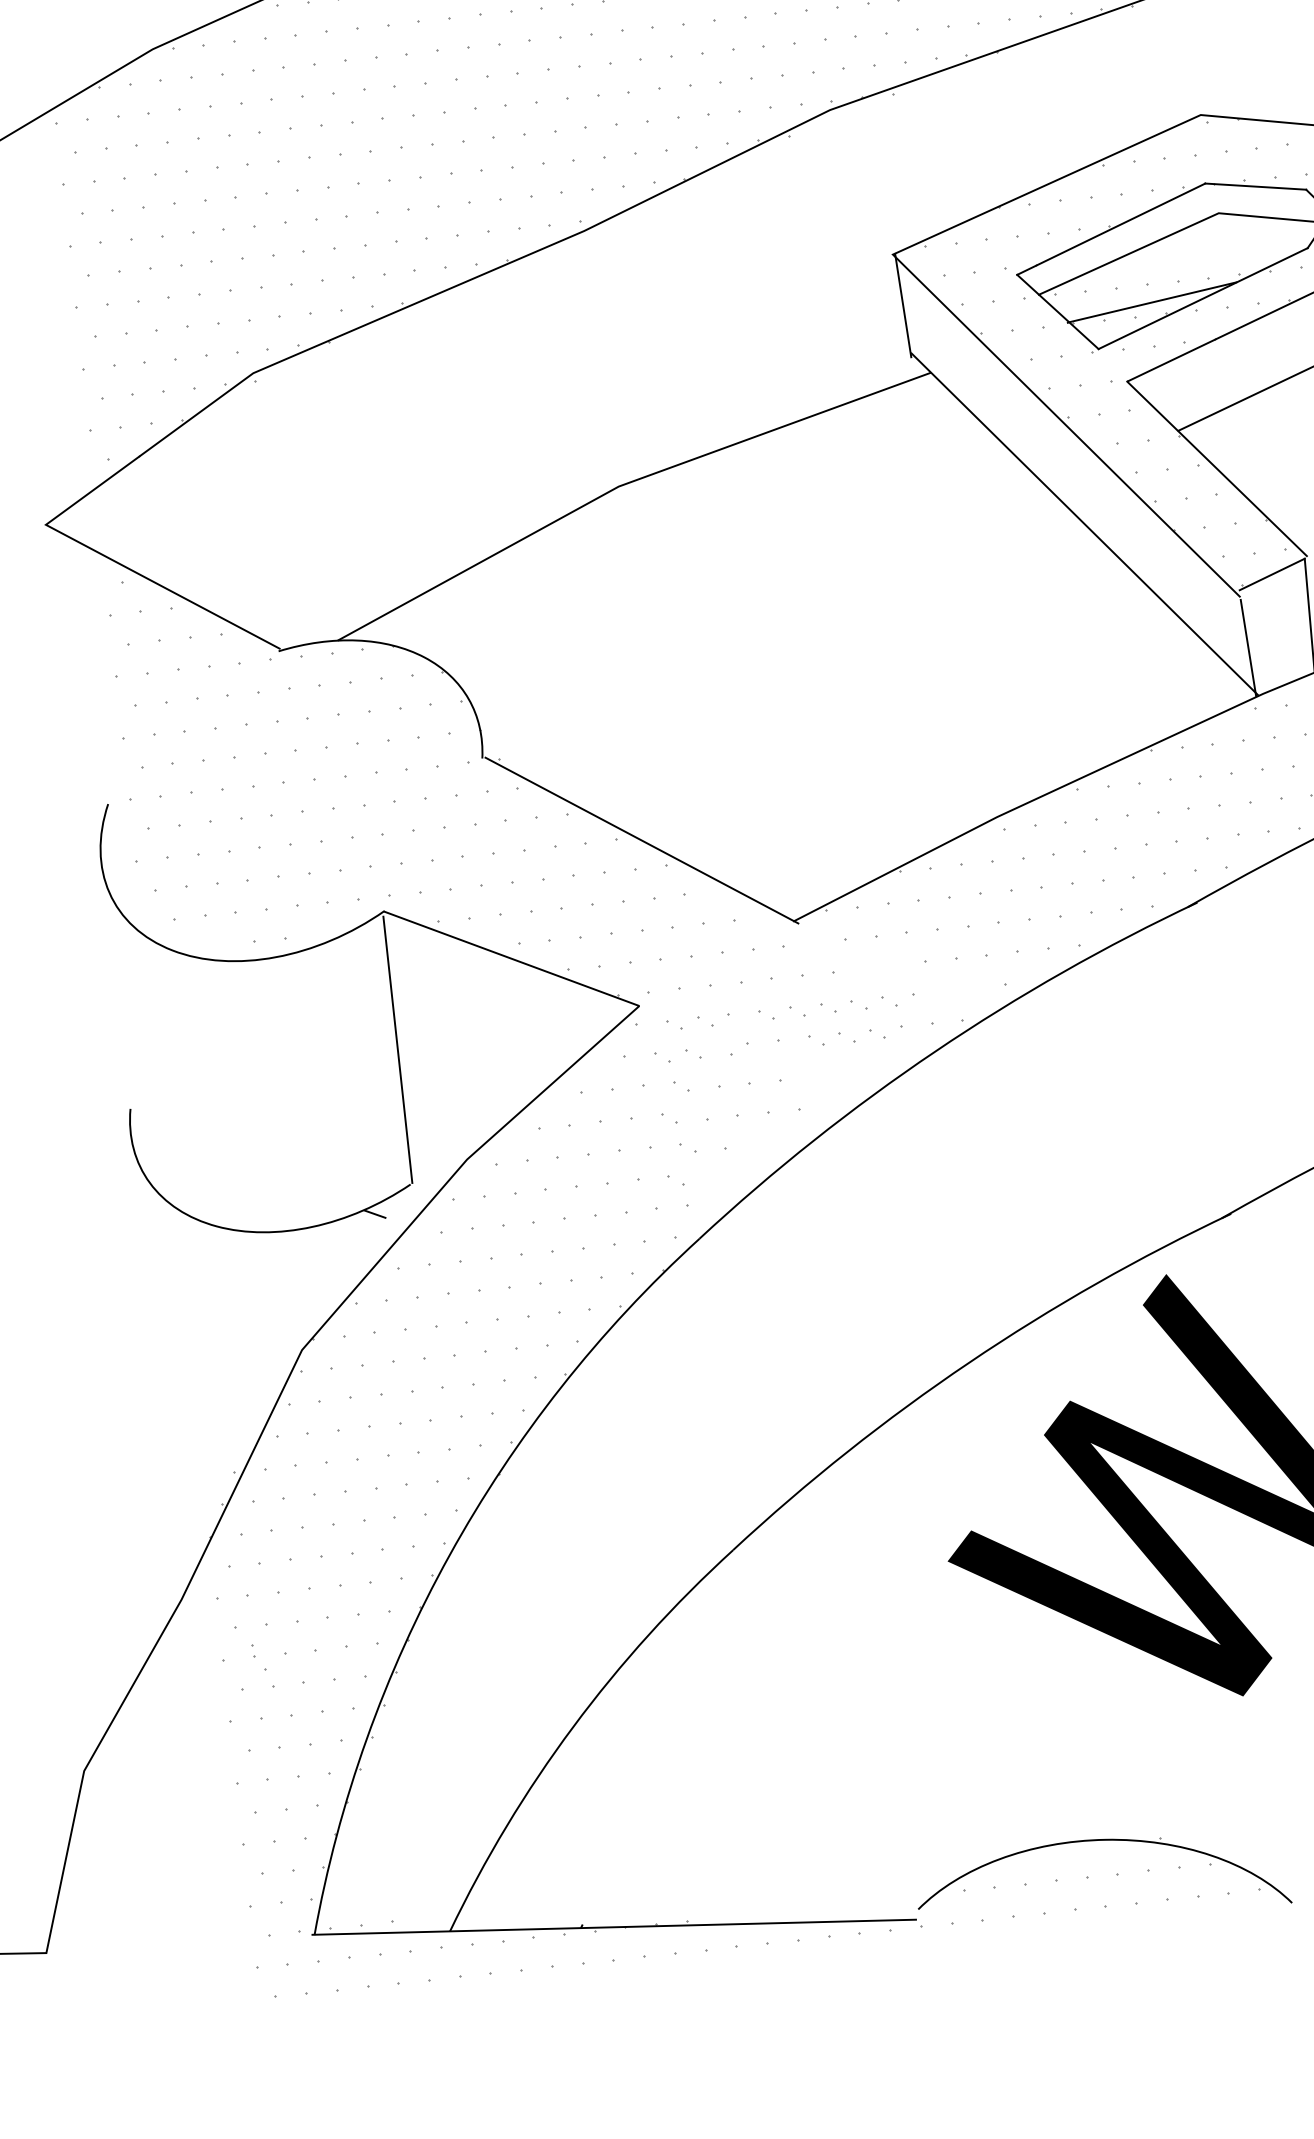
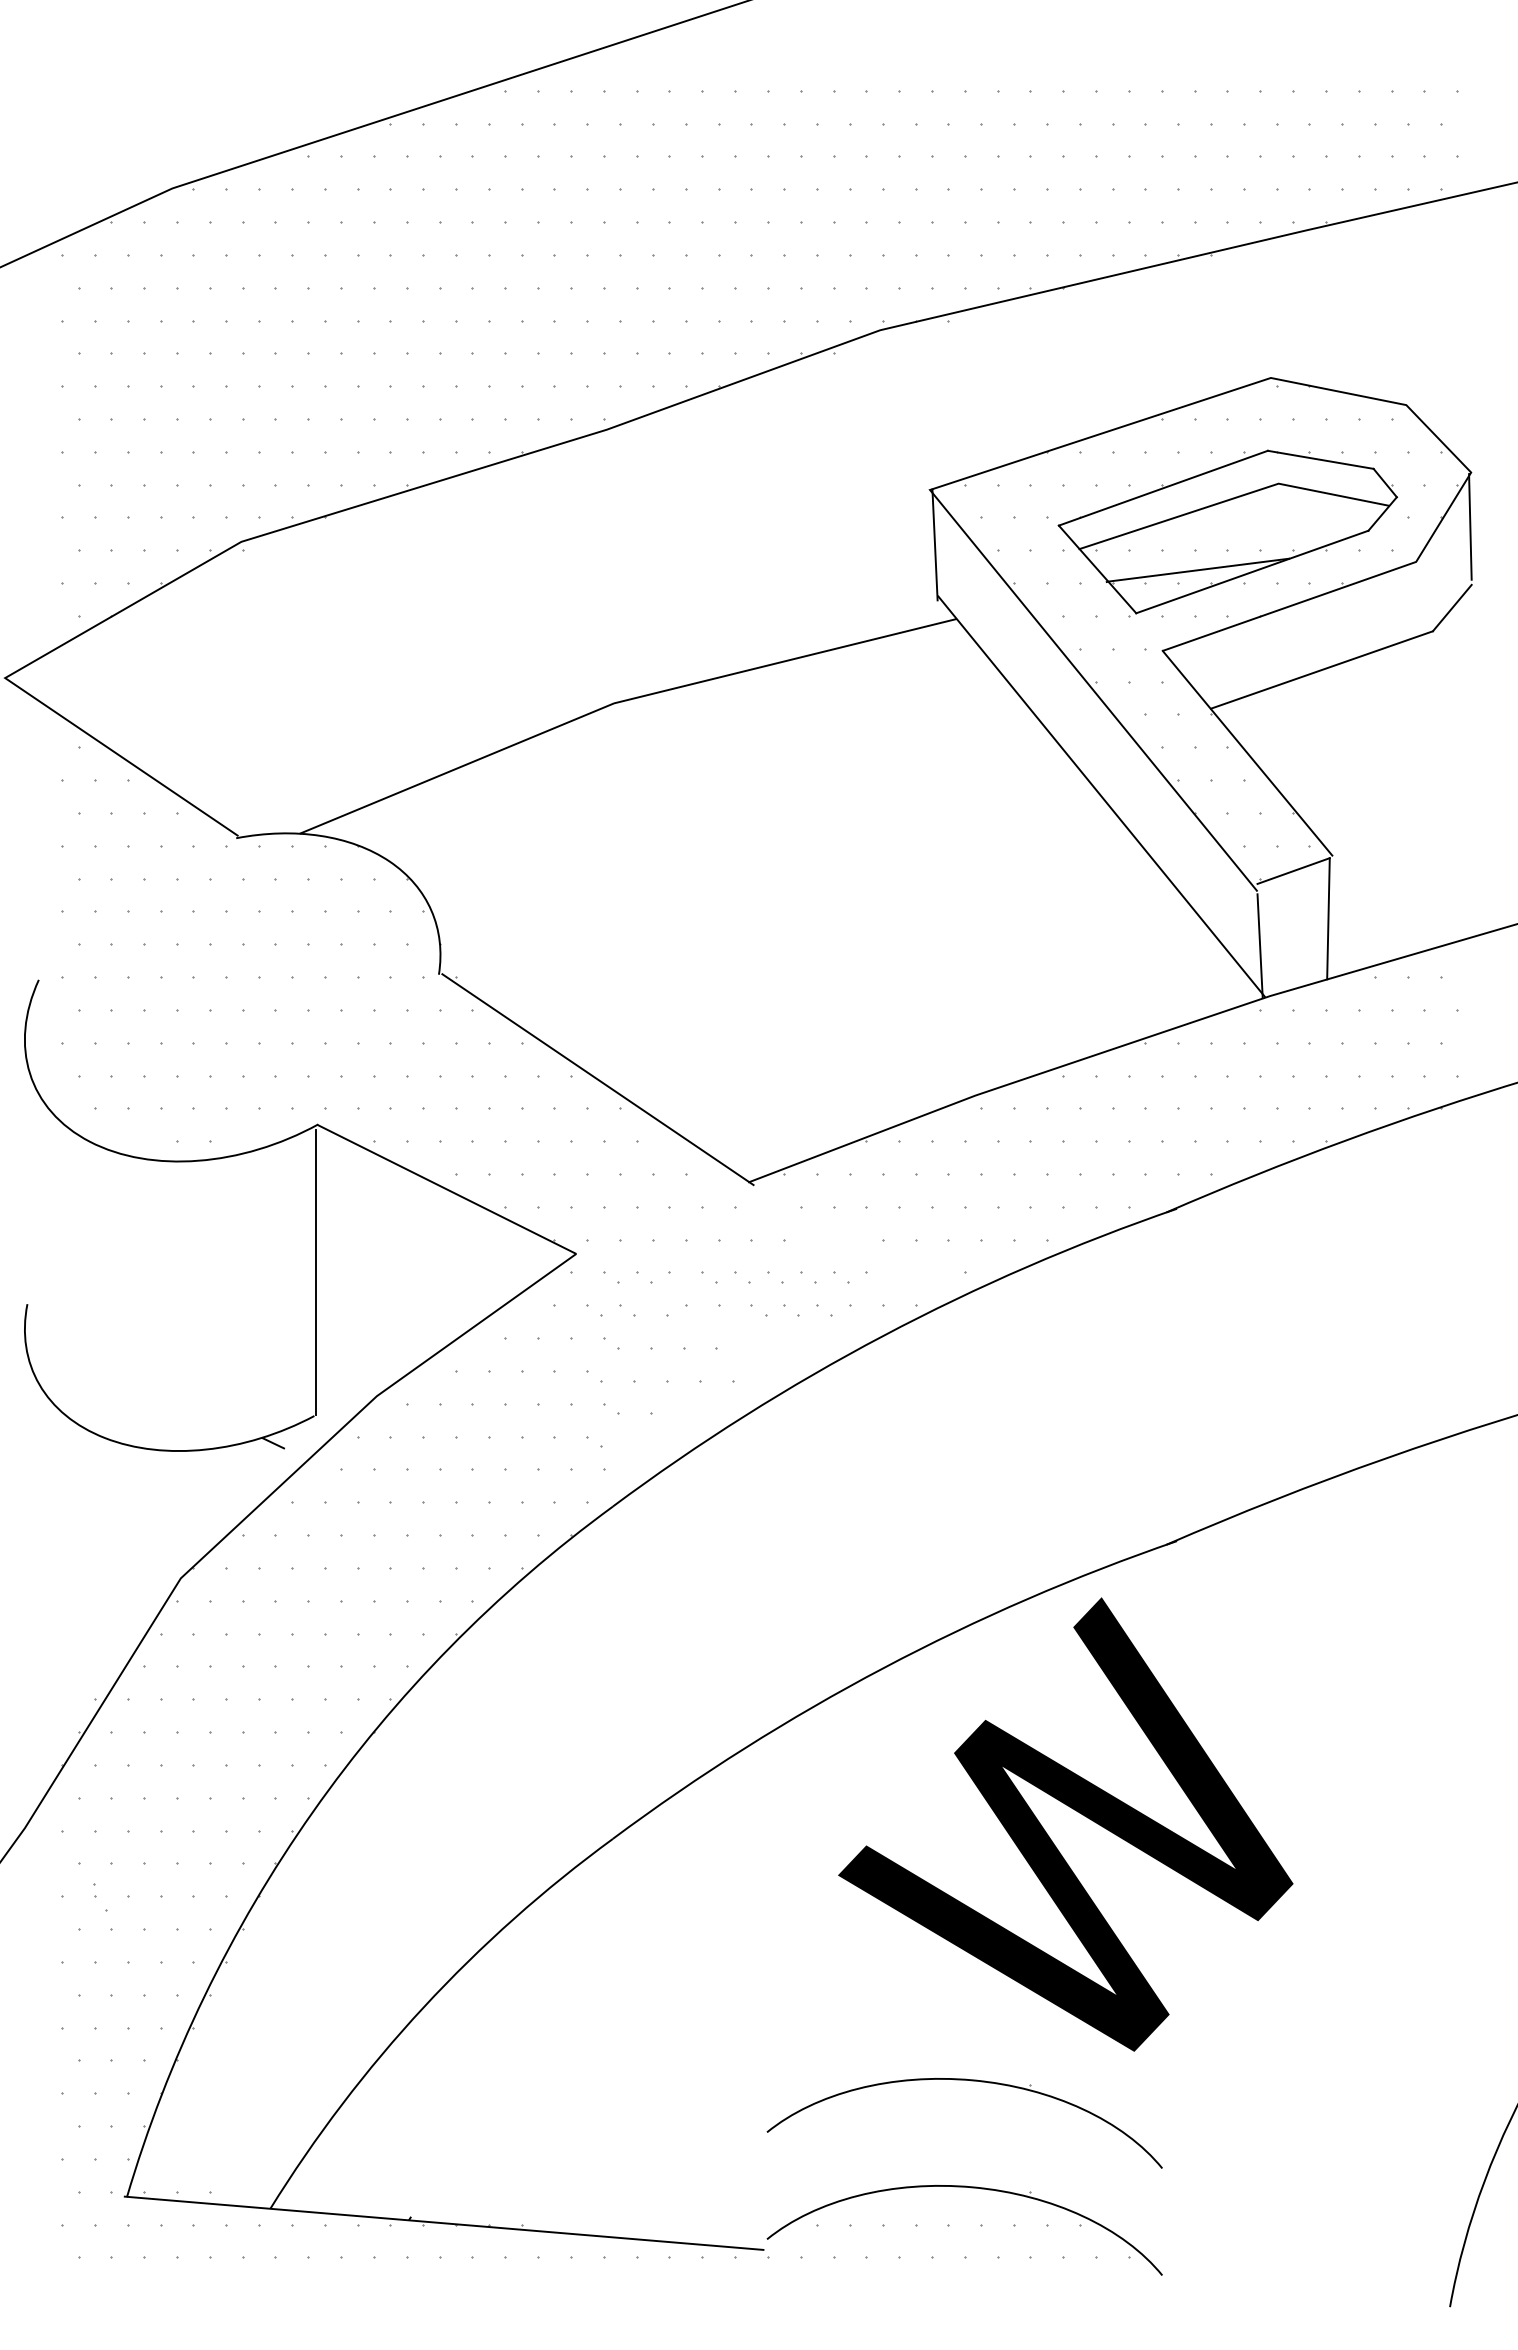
part: (1093, 1740) -> (971, 2081), added

